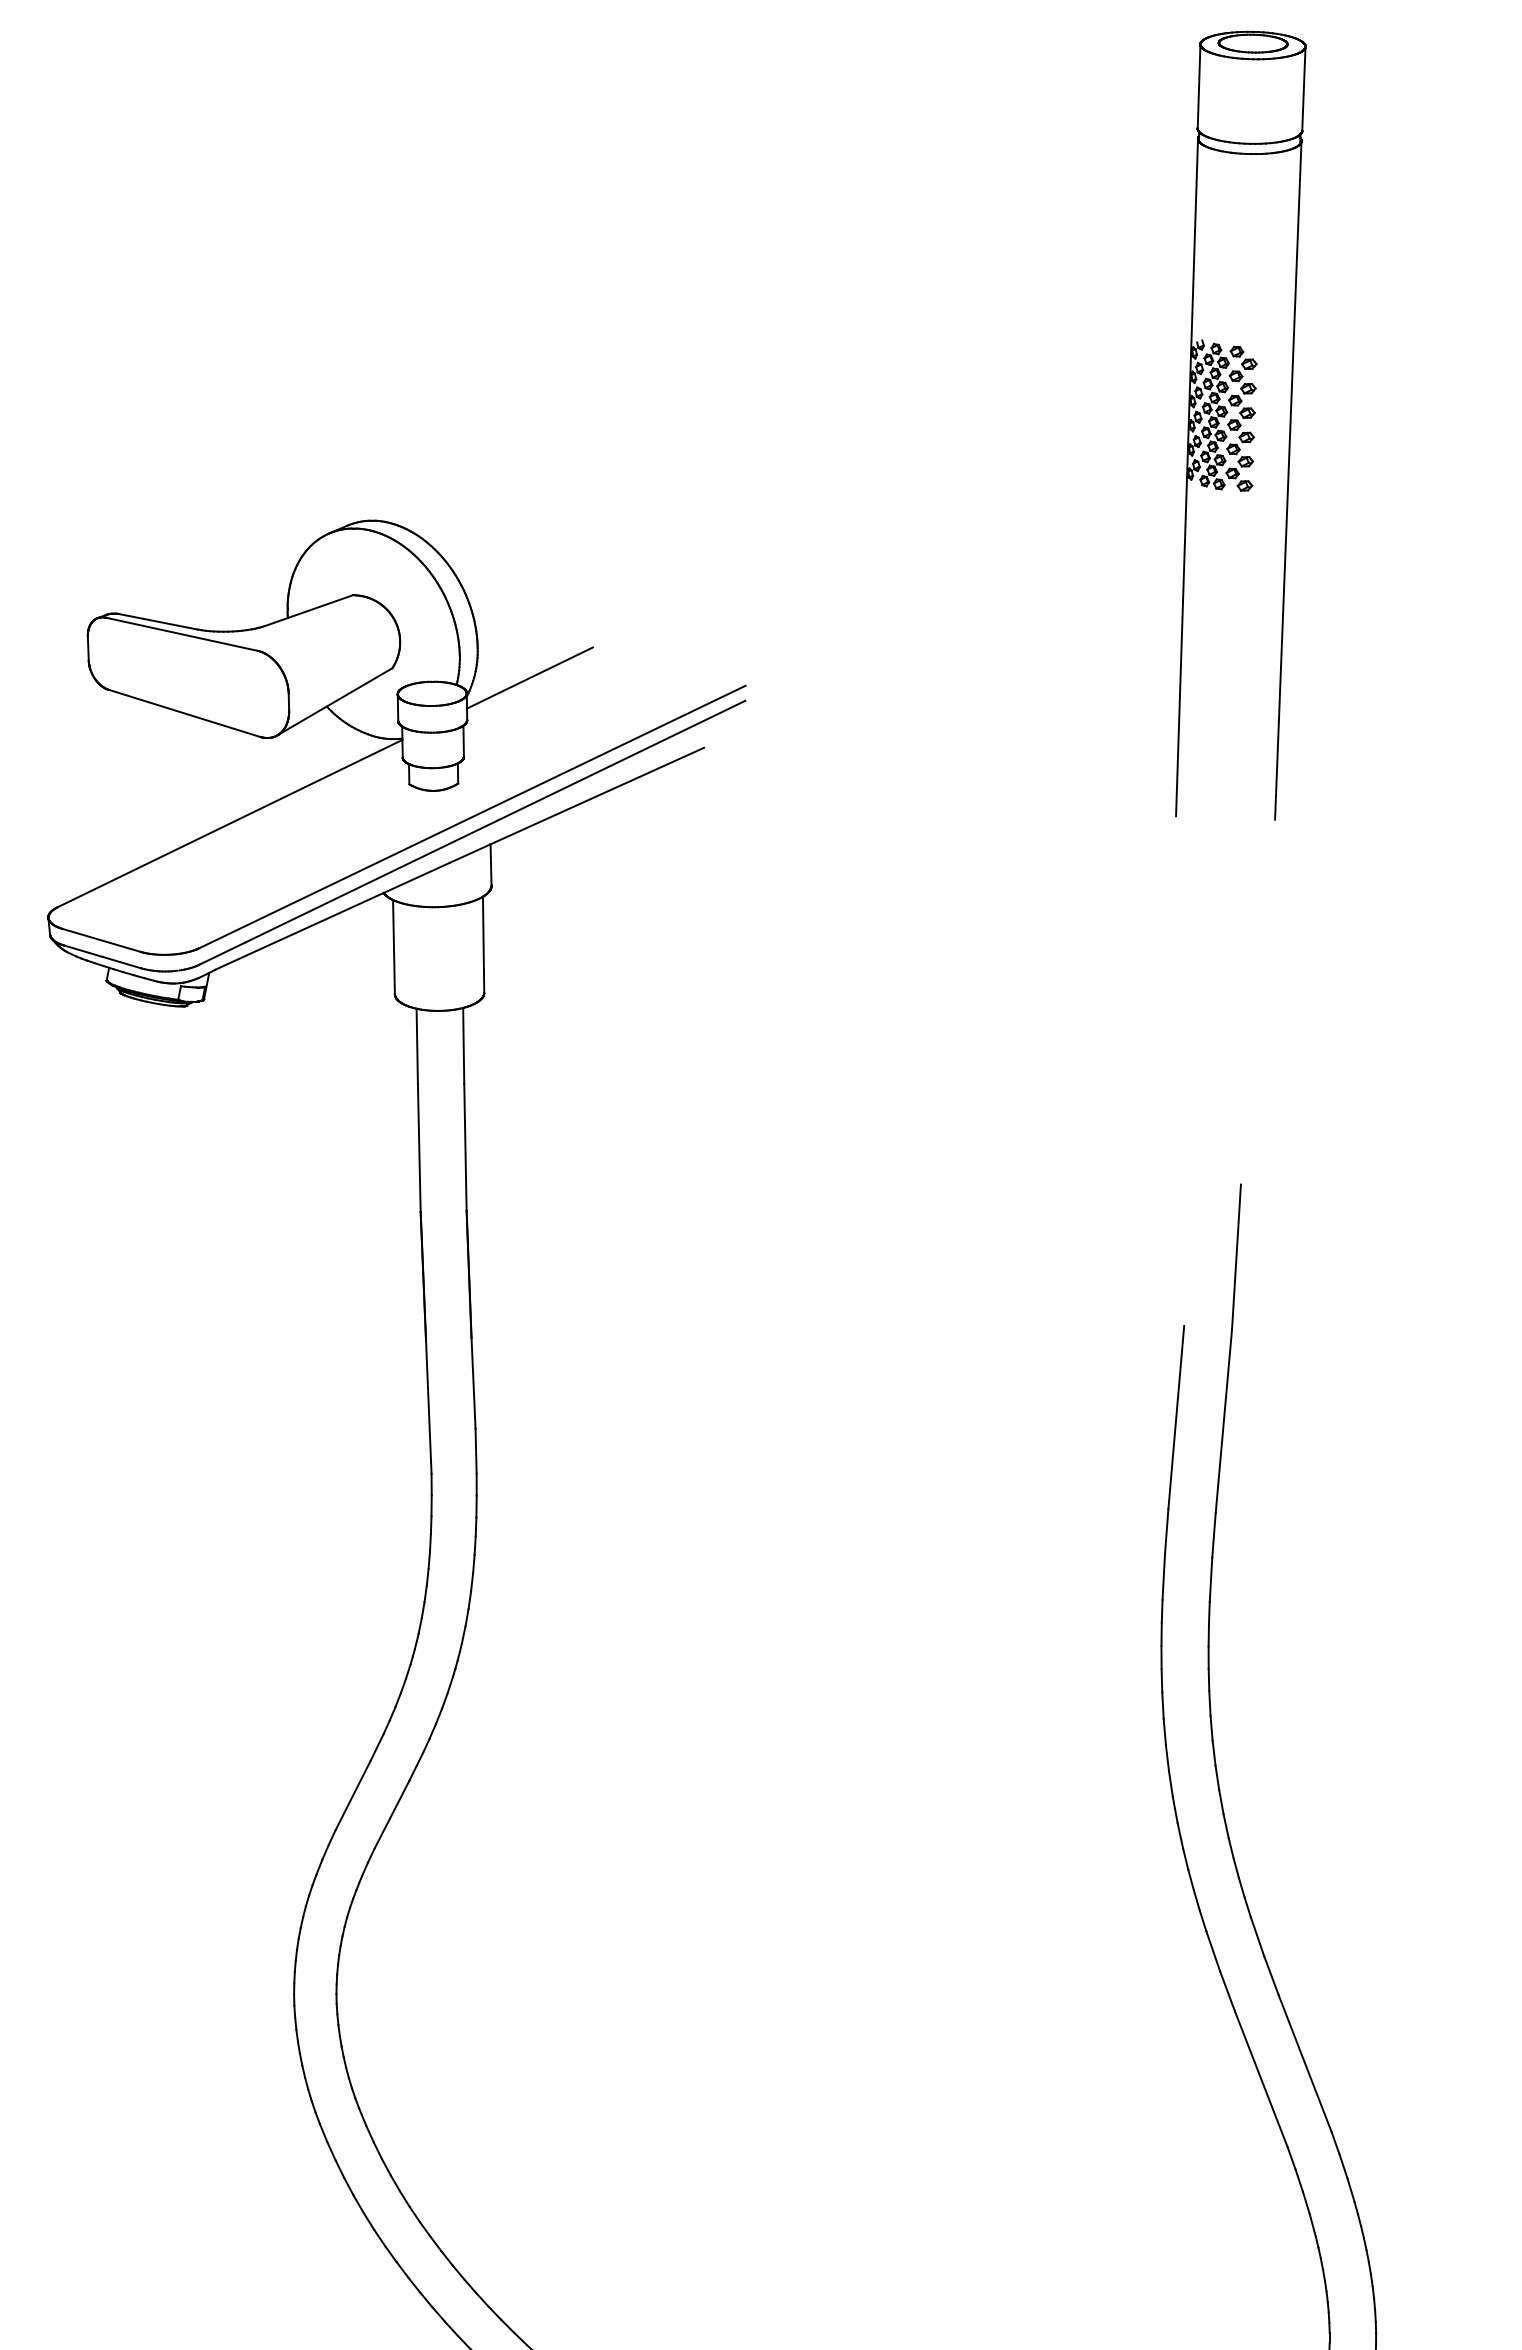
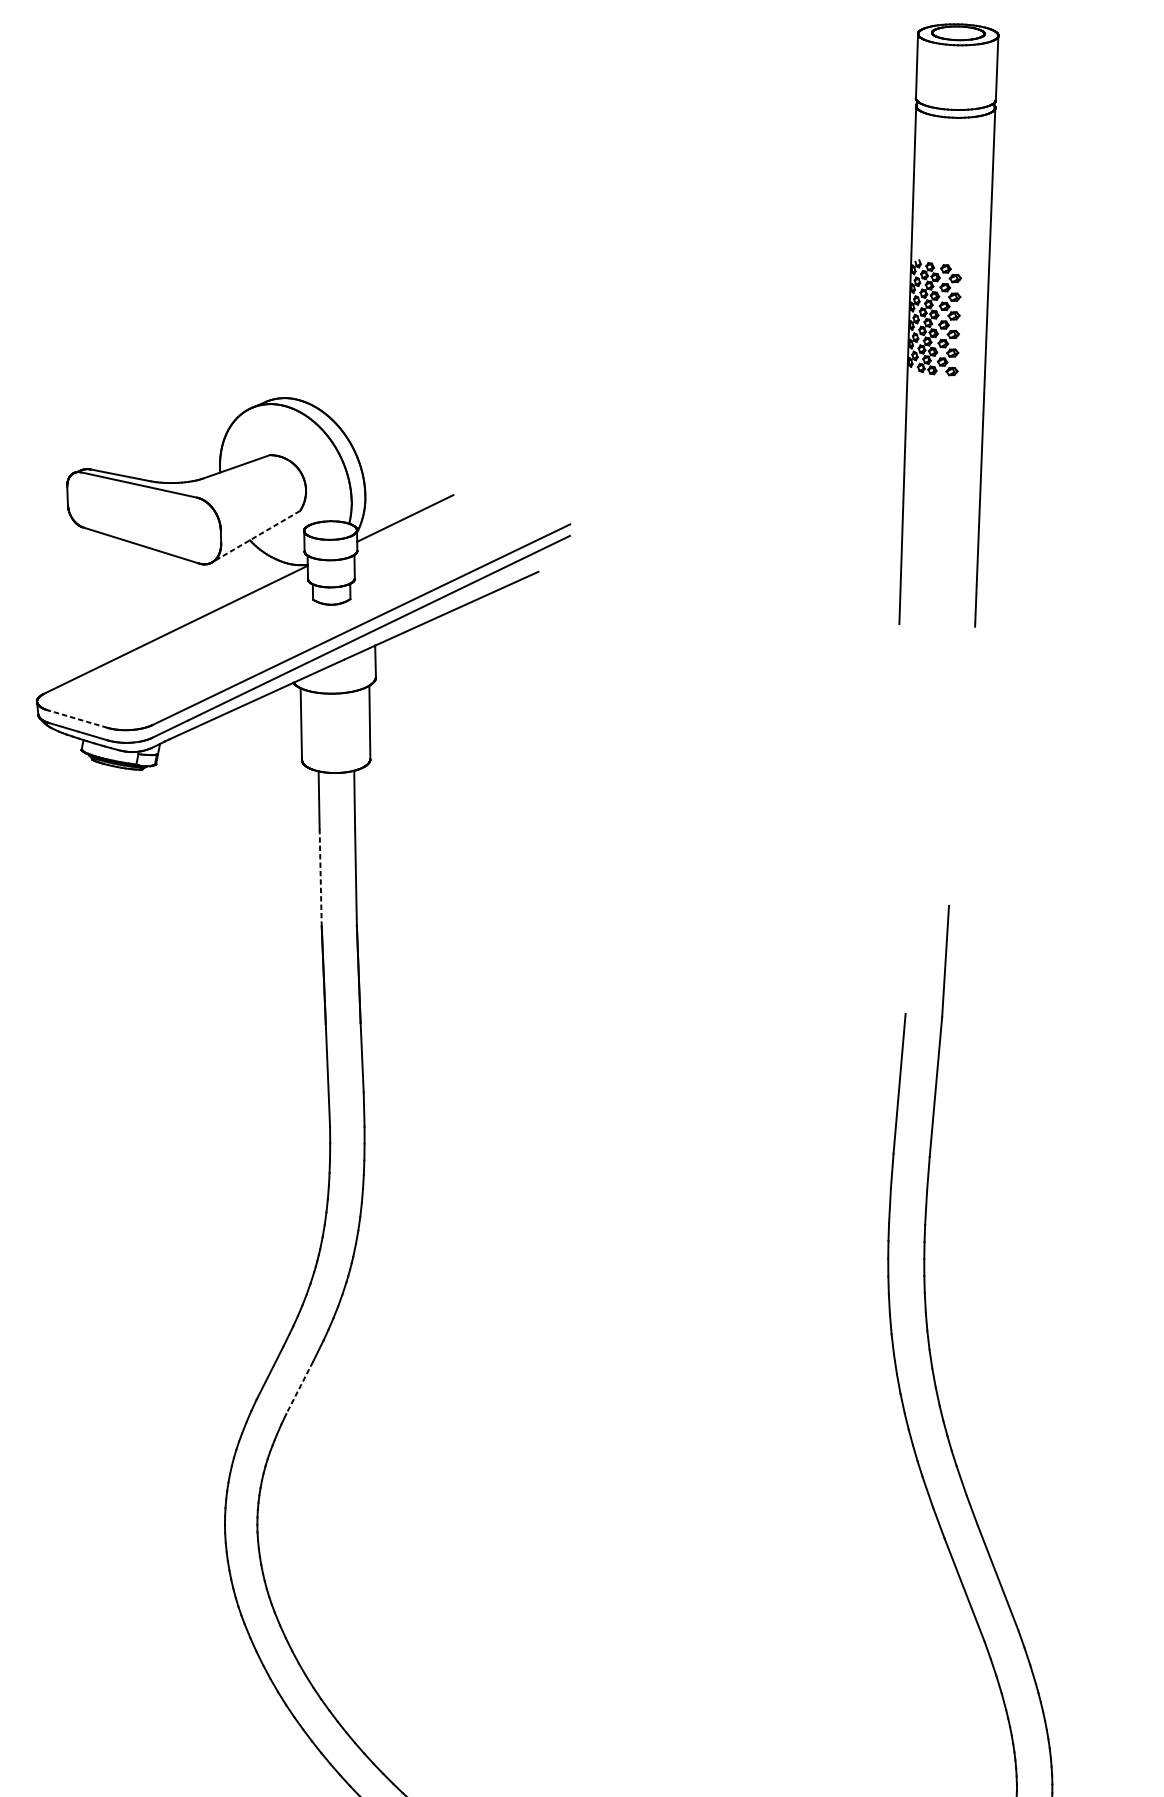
line: (334, 702) -> (255, 537), solid -> dashed
line: (101, 940) -> (77, 719), solid -> dashed
line: (419, 1148) -> (320, 878), solid -> dashed
line: (391, 1815) -> (299, 1388), solid -> dashed

